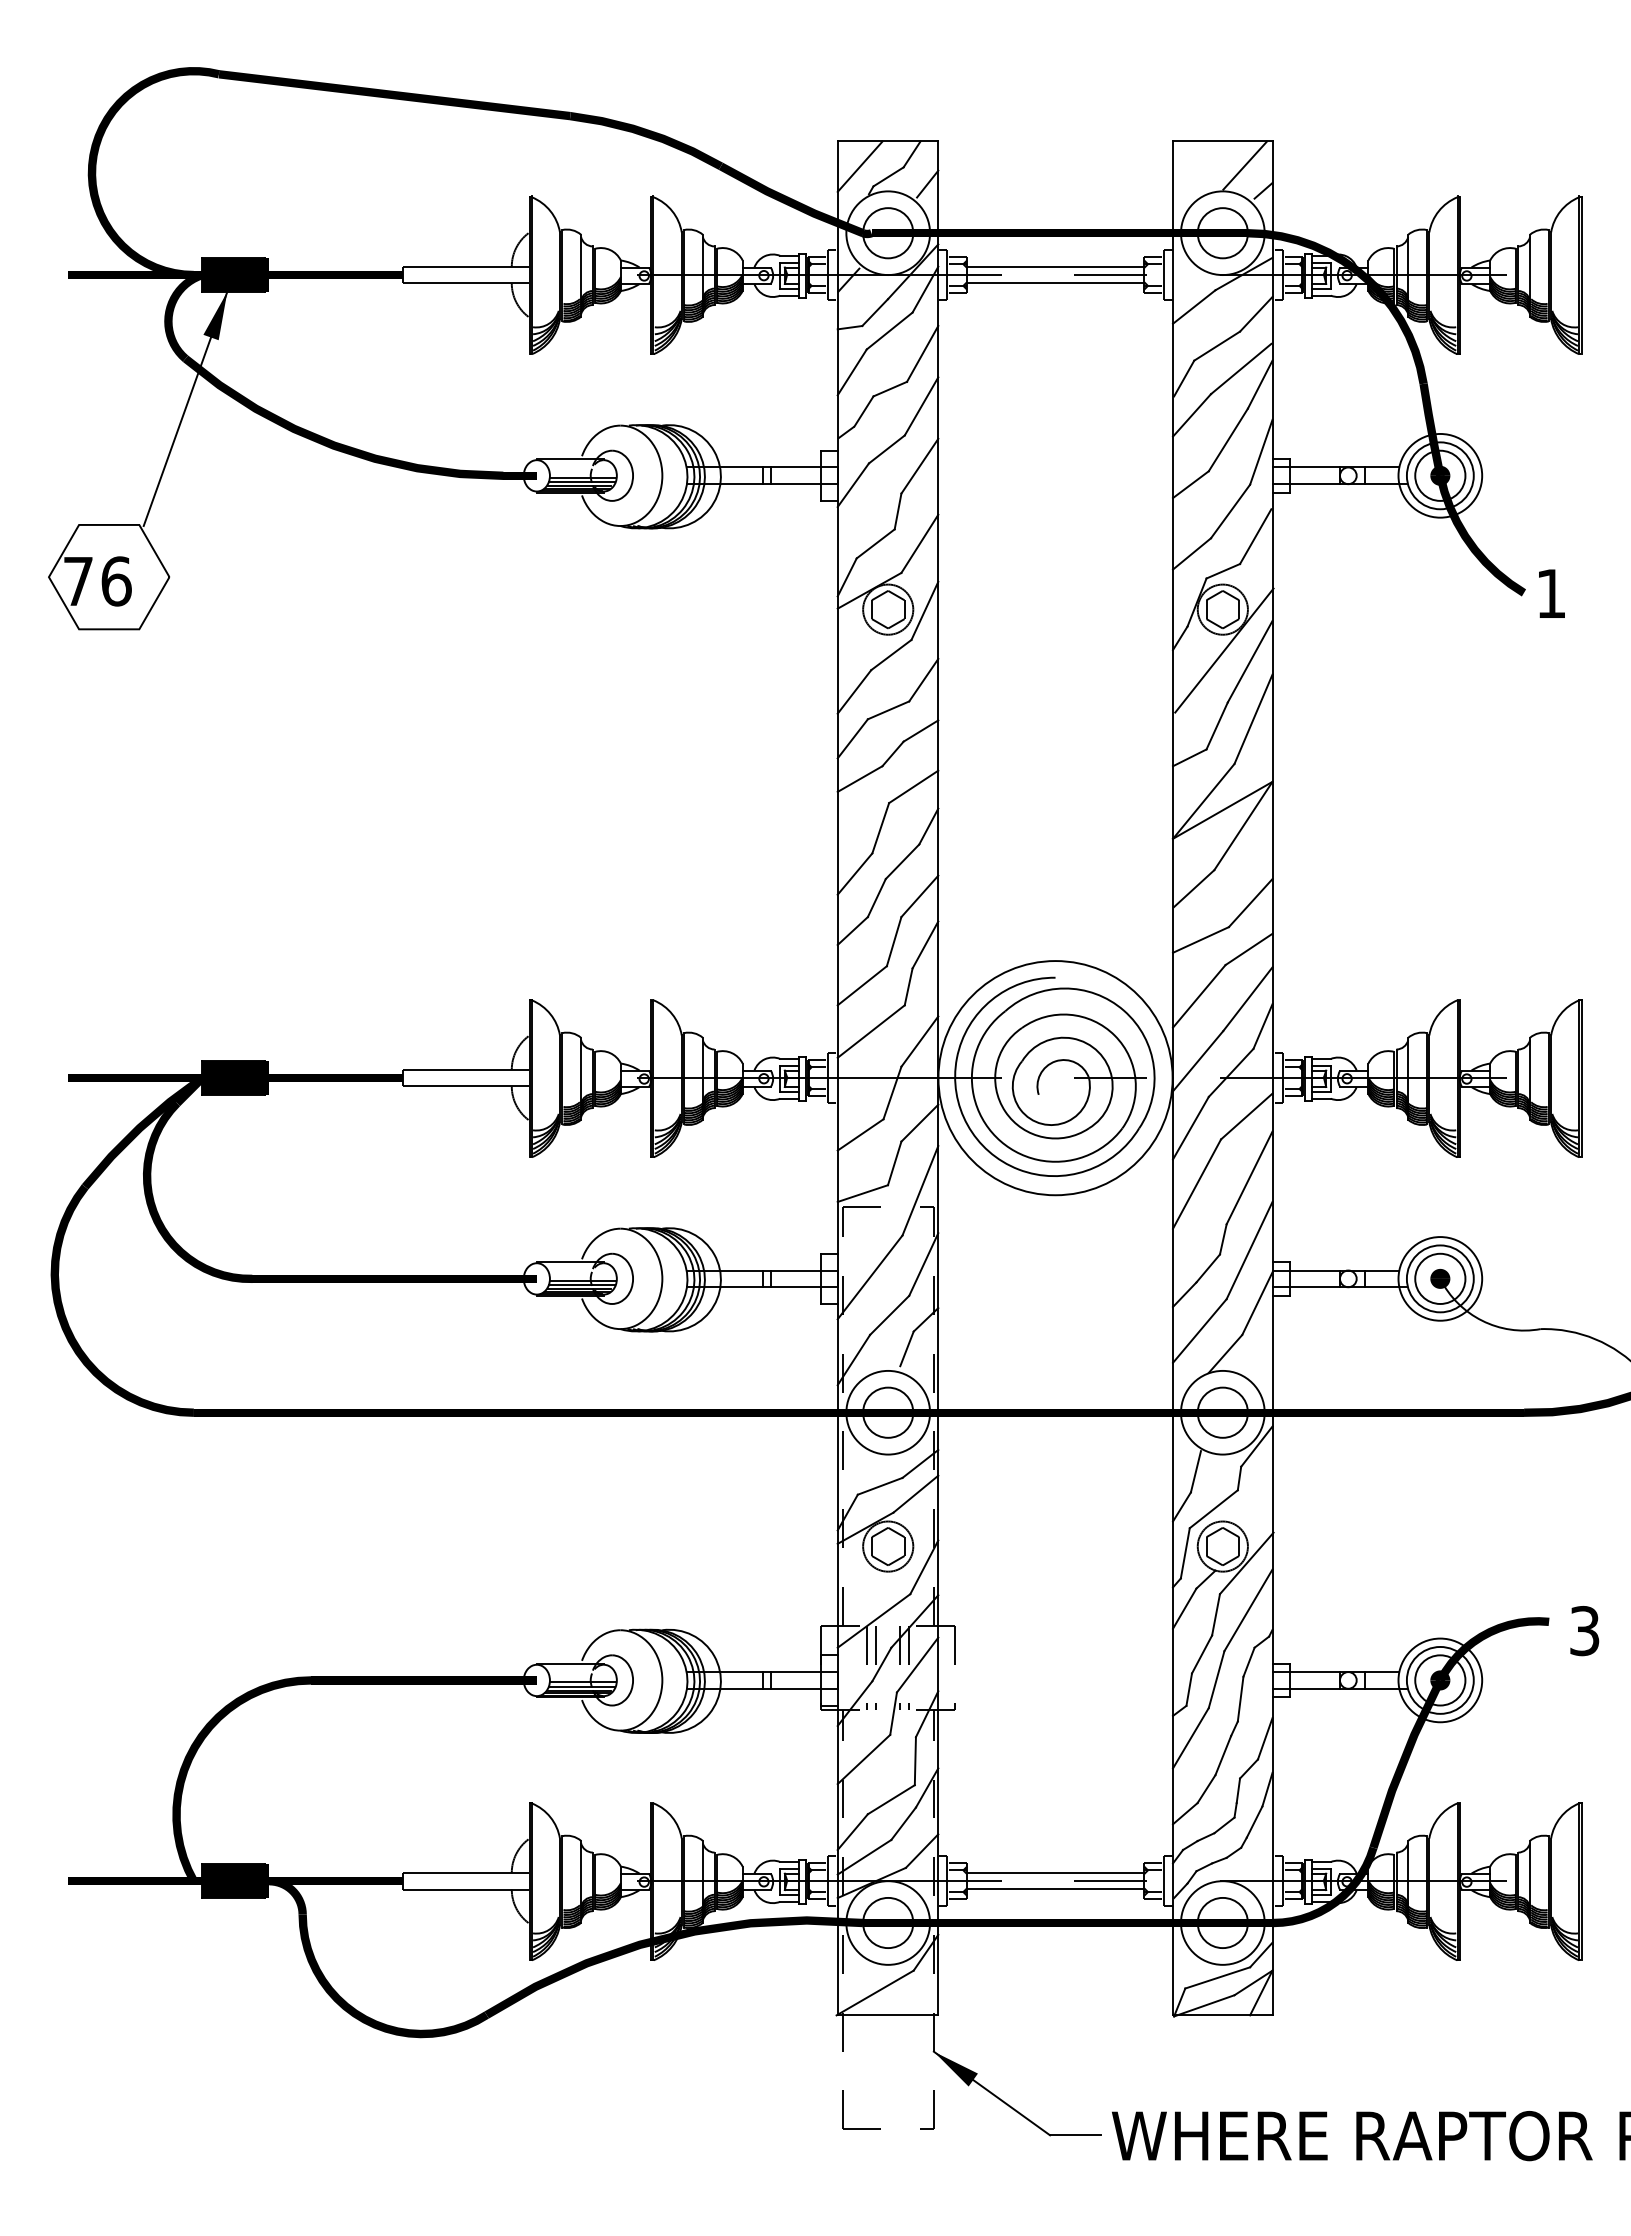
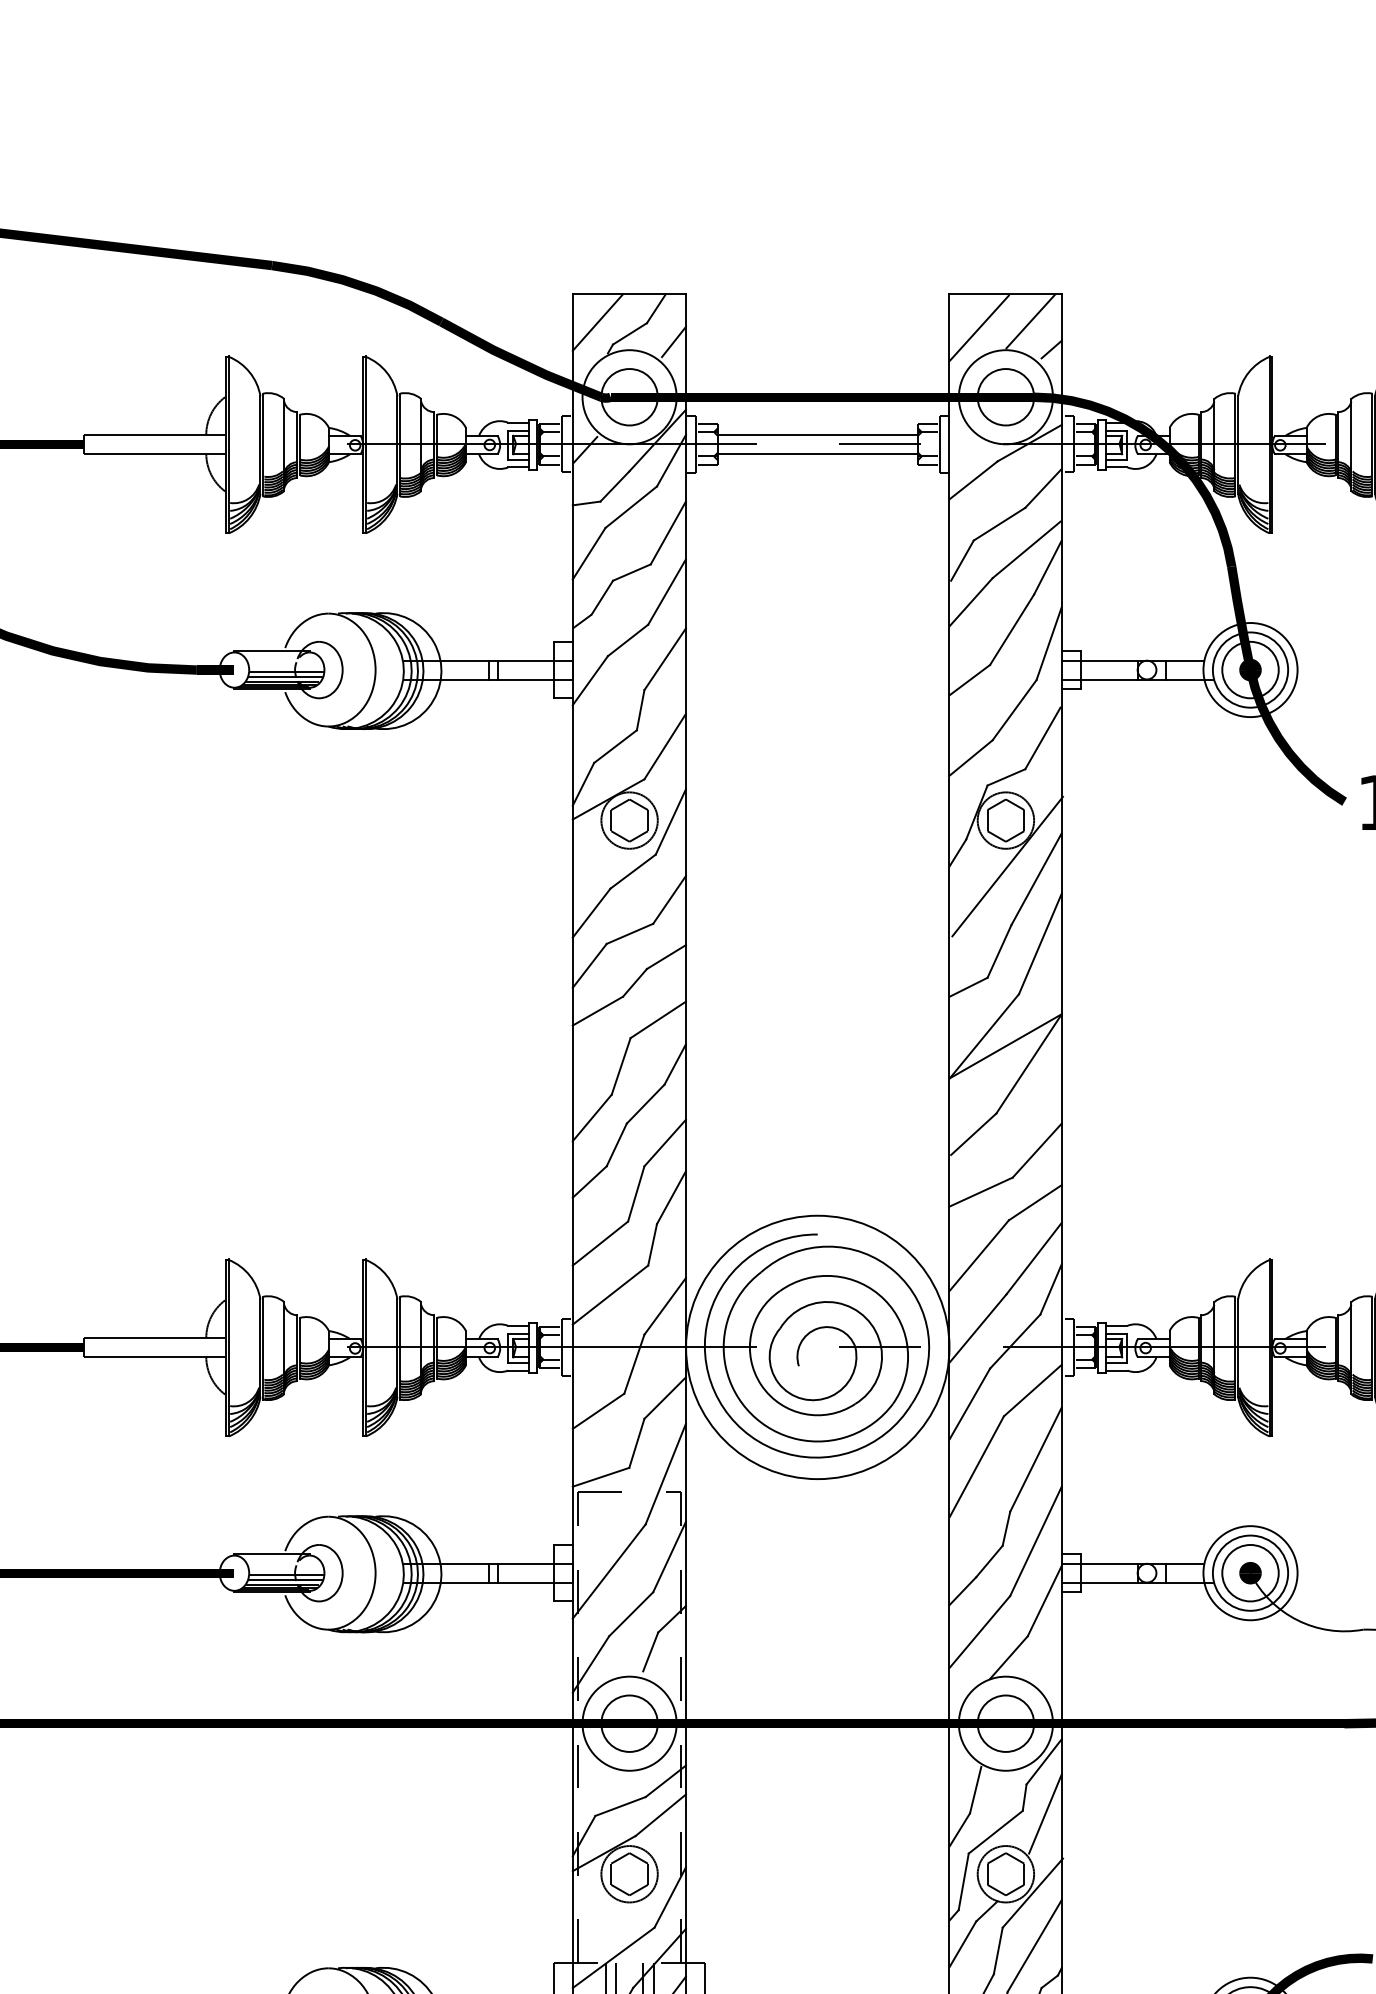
line: (1199, 171) -> (979, 327), added
line: (1257, 1492) -> (1044, 1813), added

